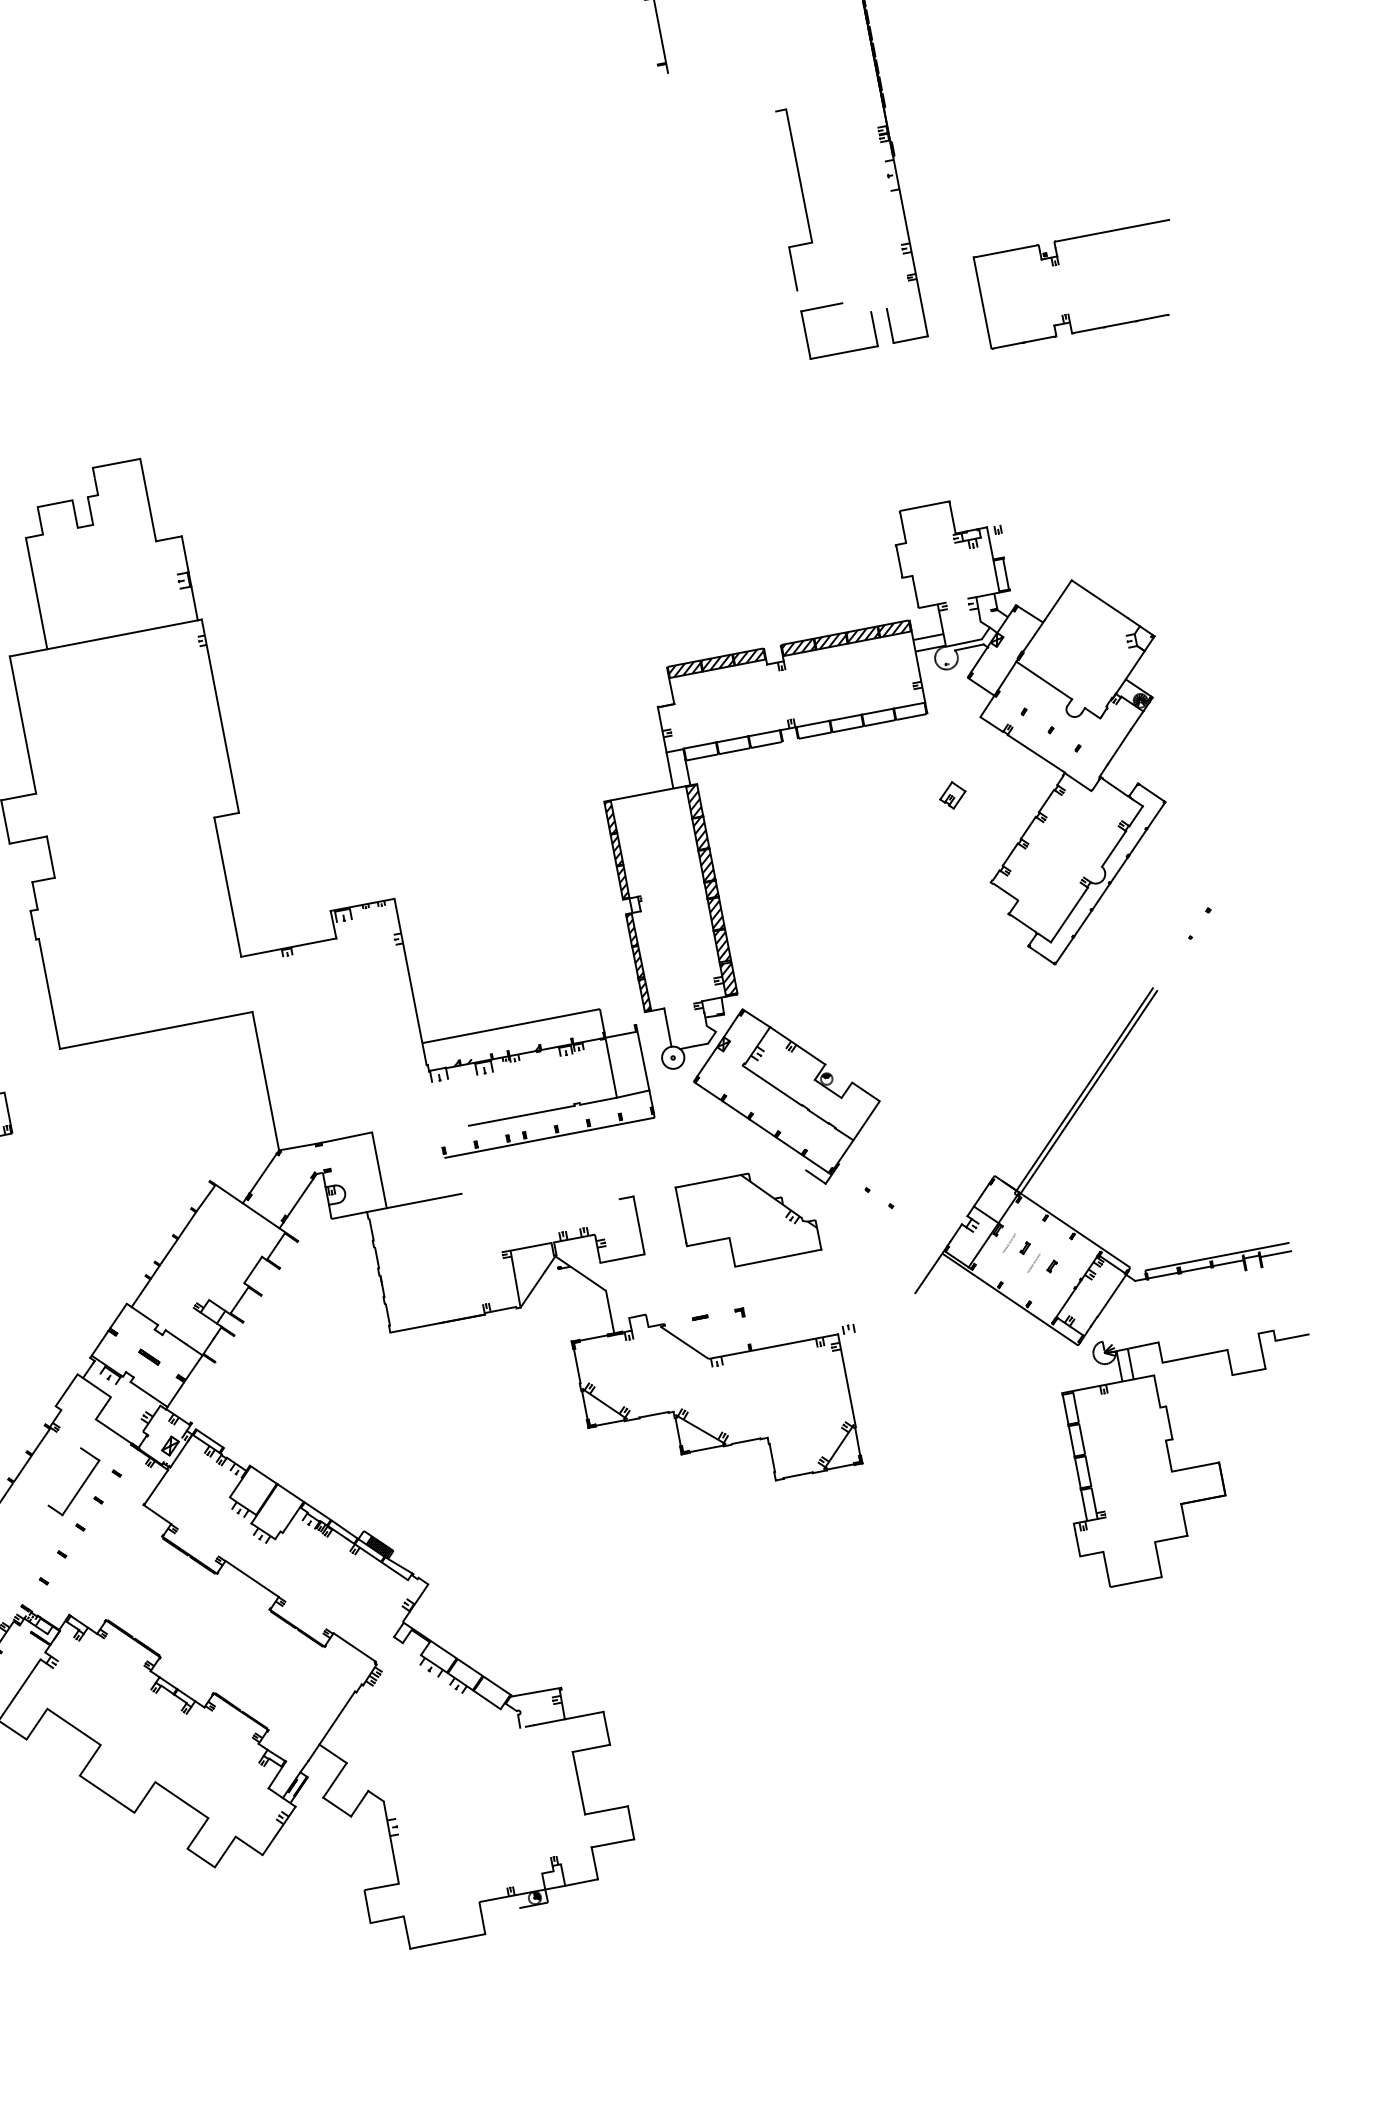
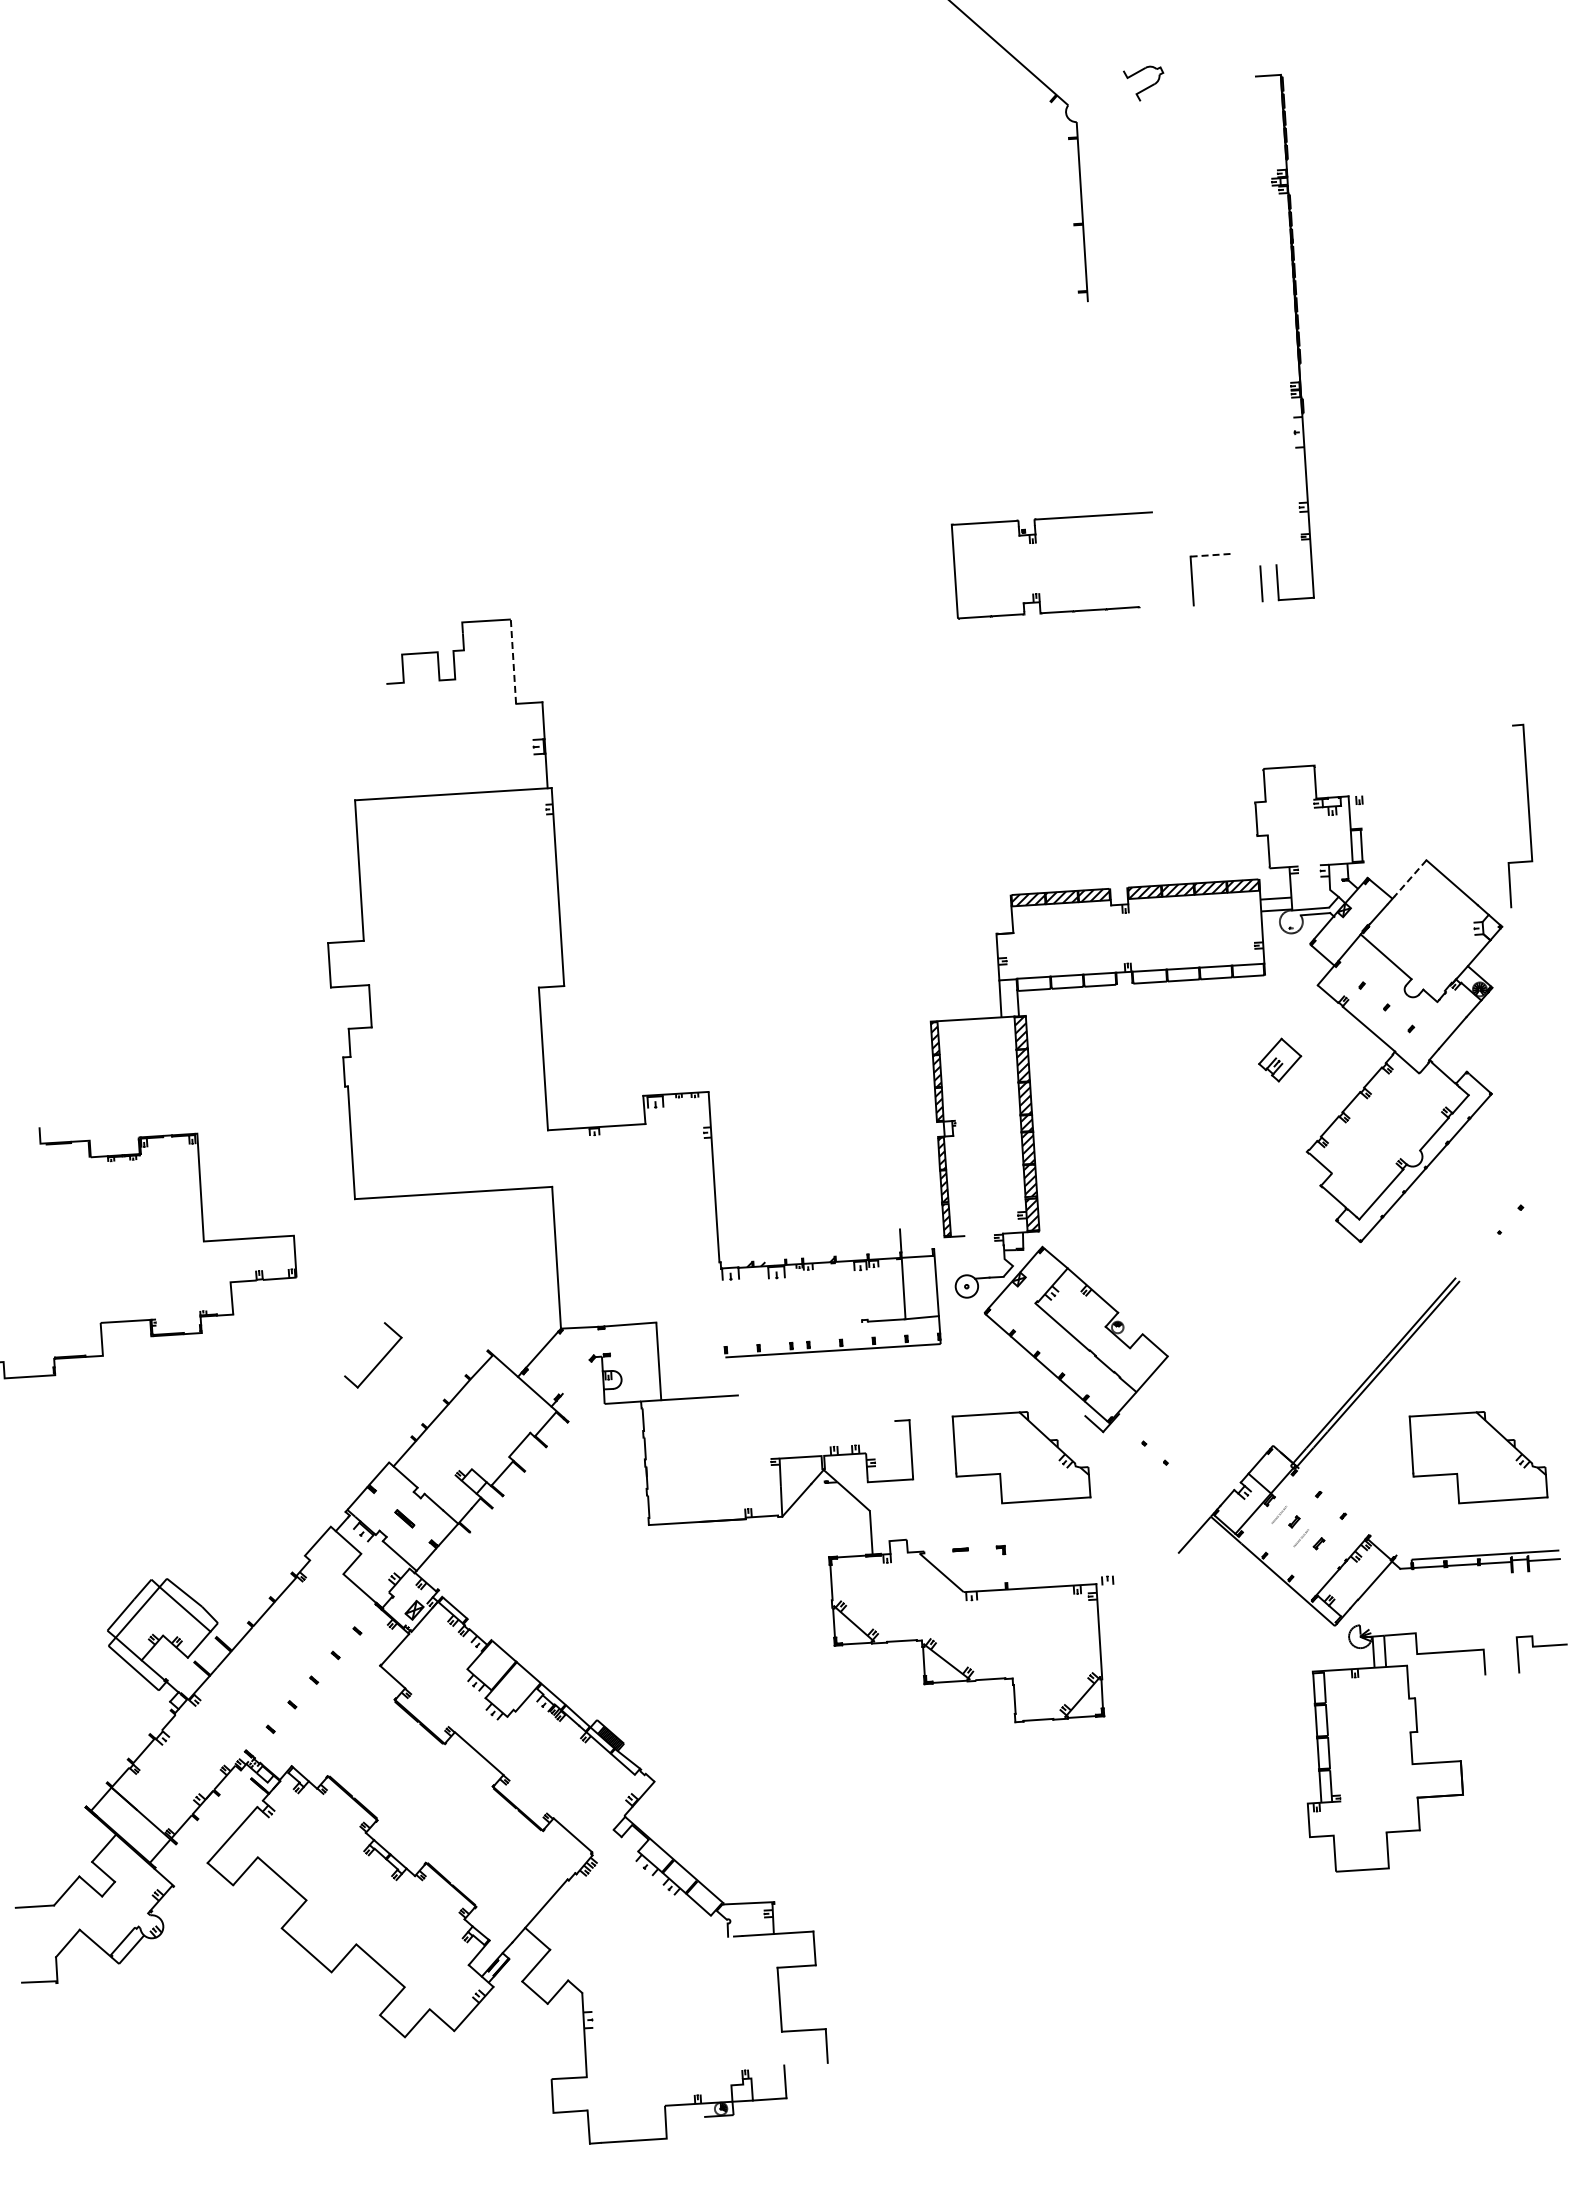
line: (802, 197) -> (1528, 815), moved
part: (1059, 265) -> (1036, 543), moved
line: (822, 307) -> (1212, 555), solid -> dashed
line: (843, 352) -> (1227, 603), removed
line: (148, 499) -> (513, 661), solid -> dashed
line: (36, 593) -> (389, 740), removed
line: (1058, 600) -> (1410, 878), solid -> dashed
part: (952, 794) -> (1279, 1059), size x1.6
line: (510, 1025) -> (808, 1233), removed
line: (667, 1027) -> (965, 1255), removed
line: (522, 1116) -> (808, 1325), removed
part: (1198, 1161) -> (1478, 1457), added
line: (300, 1196) -> (576, 1377), removed
line: (1077, 1231) -> (1348, 1511), removed
line: (1249, 1372) -> (1502, 1674), removed
part: (80, 1486) -> (379, 1361), moved
line: (612, 1842) -> (805, 2063), removed

